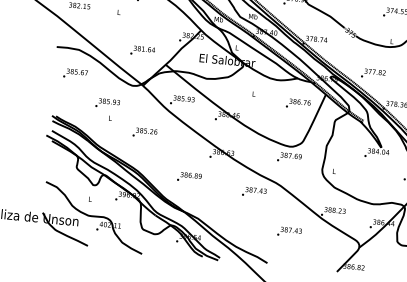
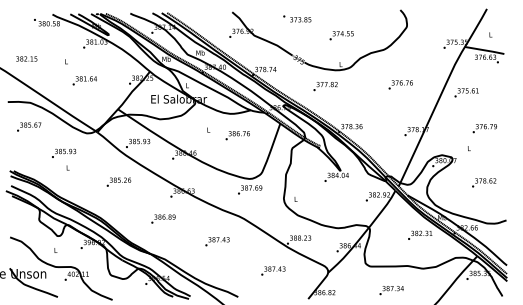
text: (142, 50) -> (84, 80), moved
text: (373, 73) -> (325, 86), moved
text: (298, 103) -> (237, 135), moved
text: (144, 132) -> (118, 181), moved
text: (189, 176) -> (163, 218), moved
text: (254, 192) -> (217, 241), moved
text: (289, 231) -> (273, 270), moved

